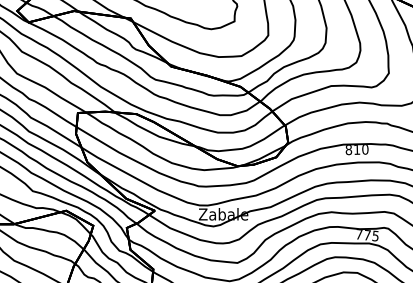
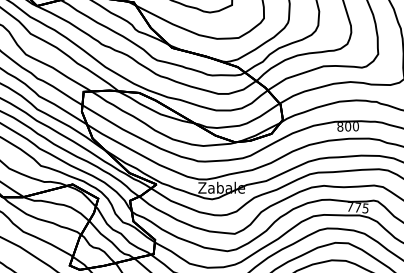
text: (357, 149) -> (348, 126), 810 -> 800

